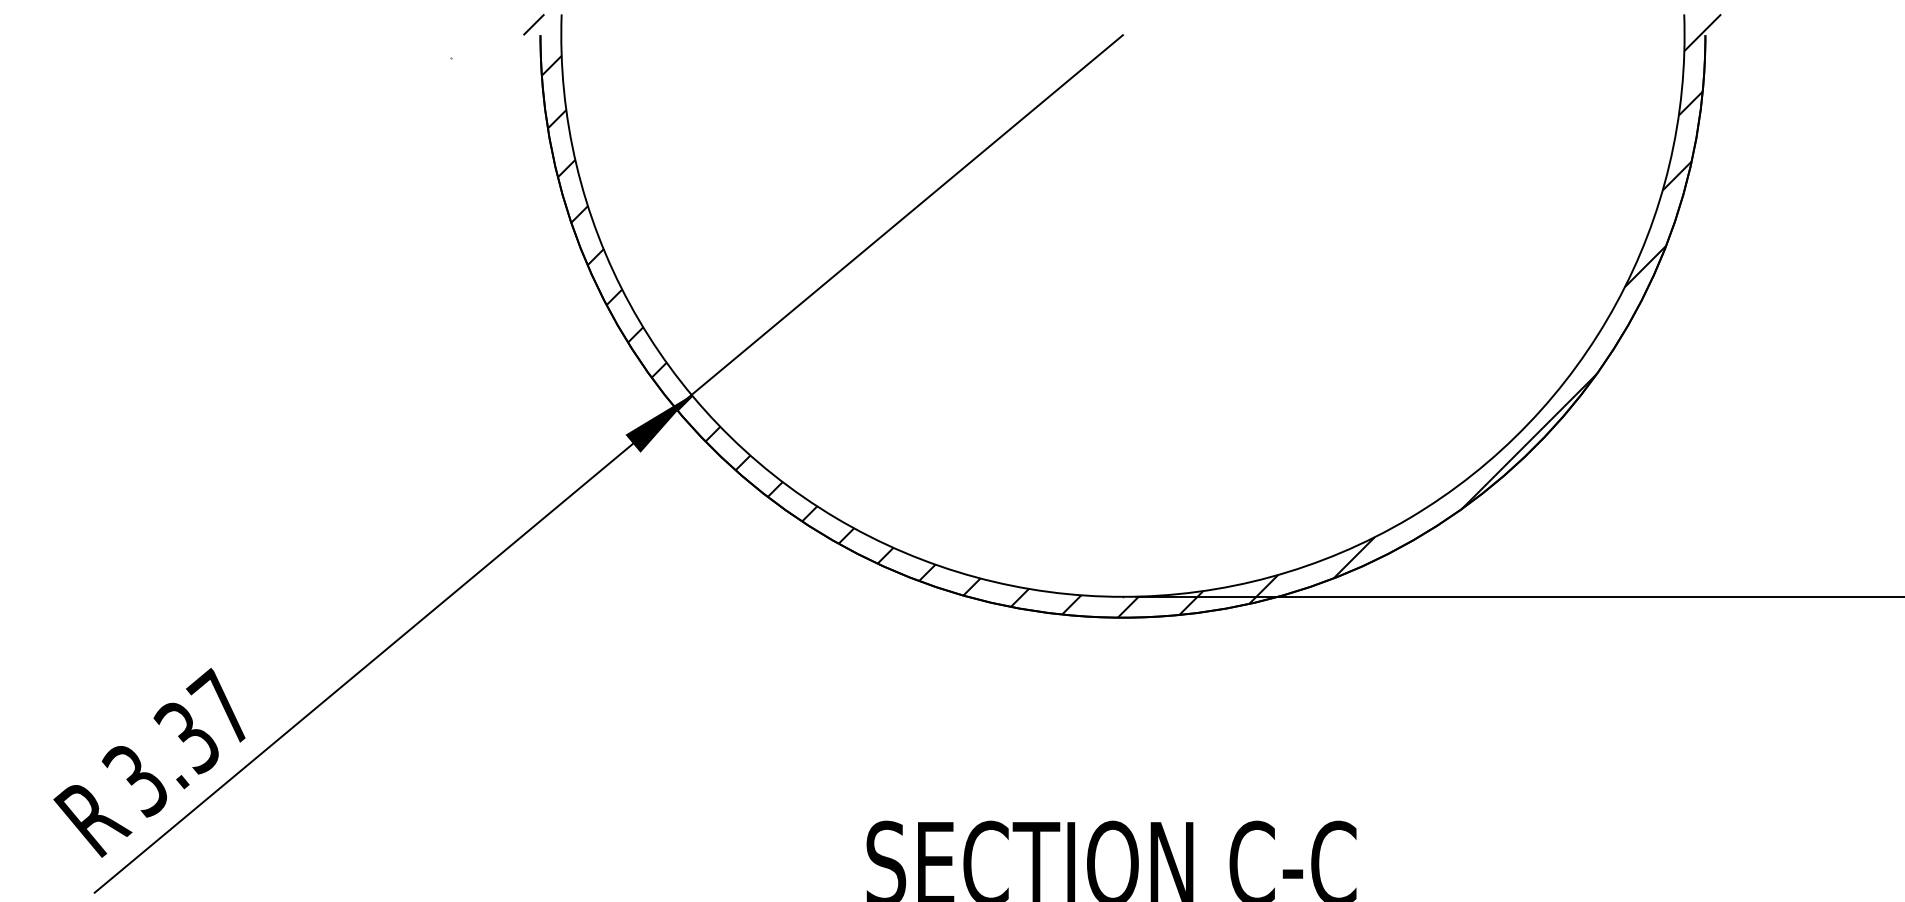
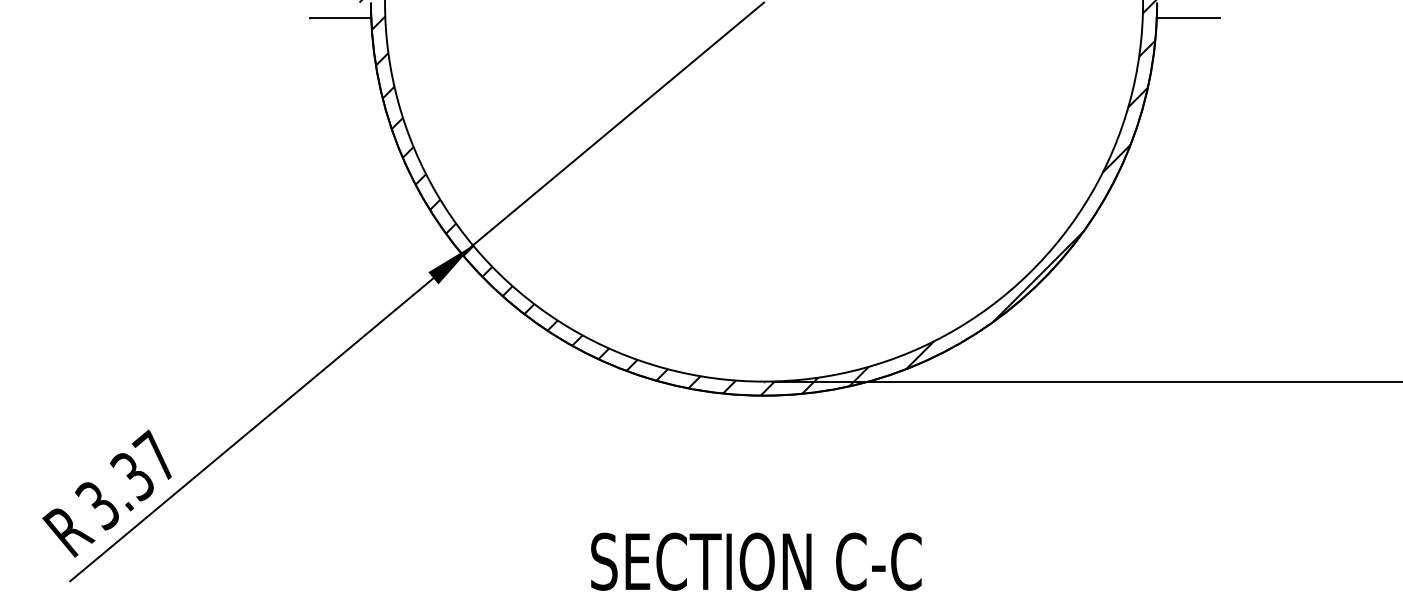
line: (495, 58) -> (340, 18), added
line: (1750, 58) -> (1187, 18), added

